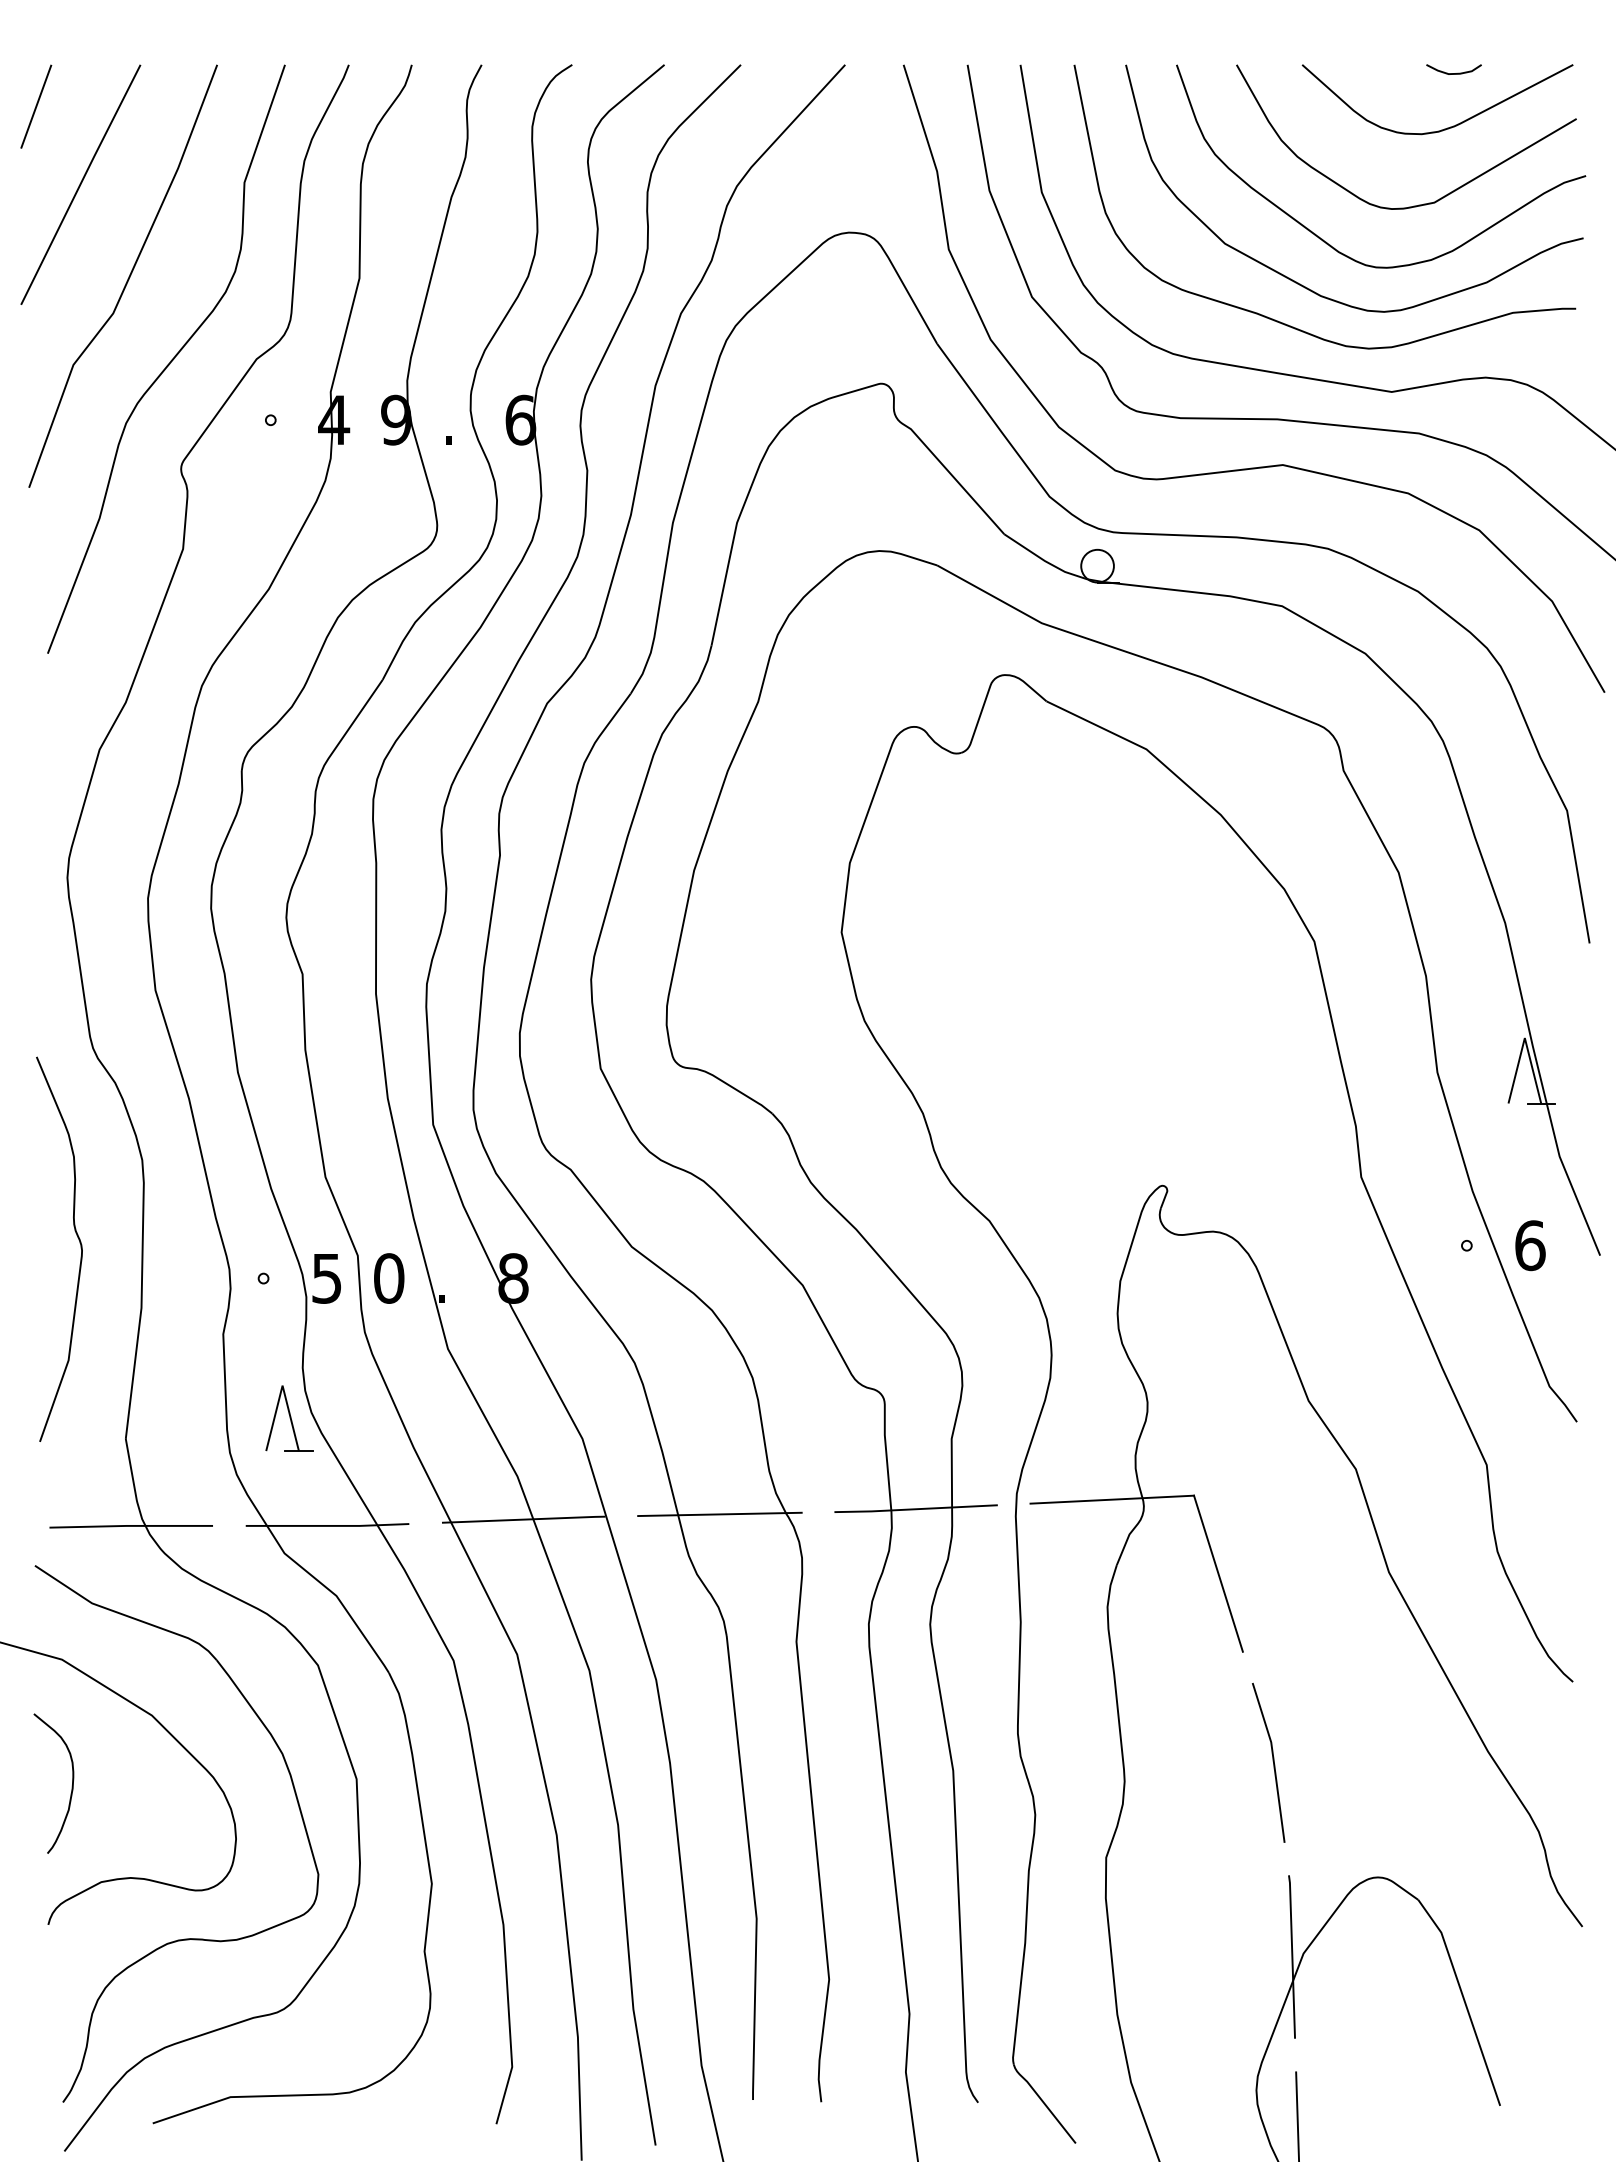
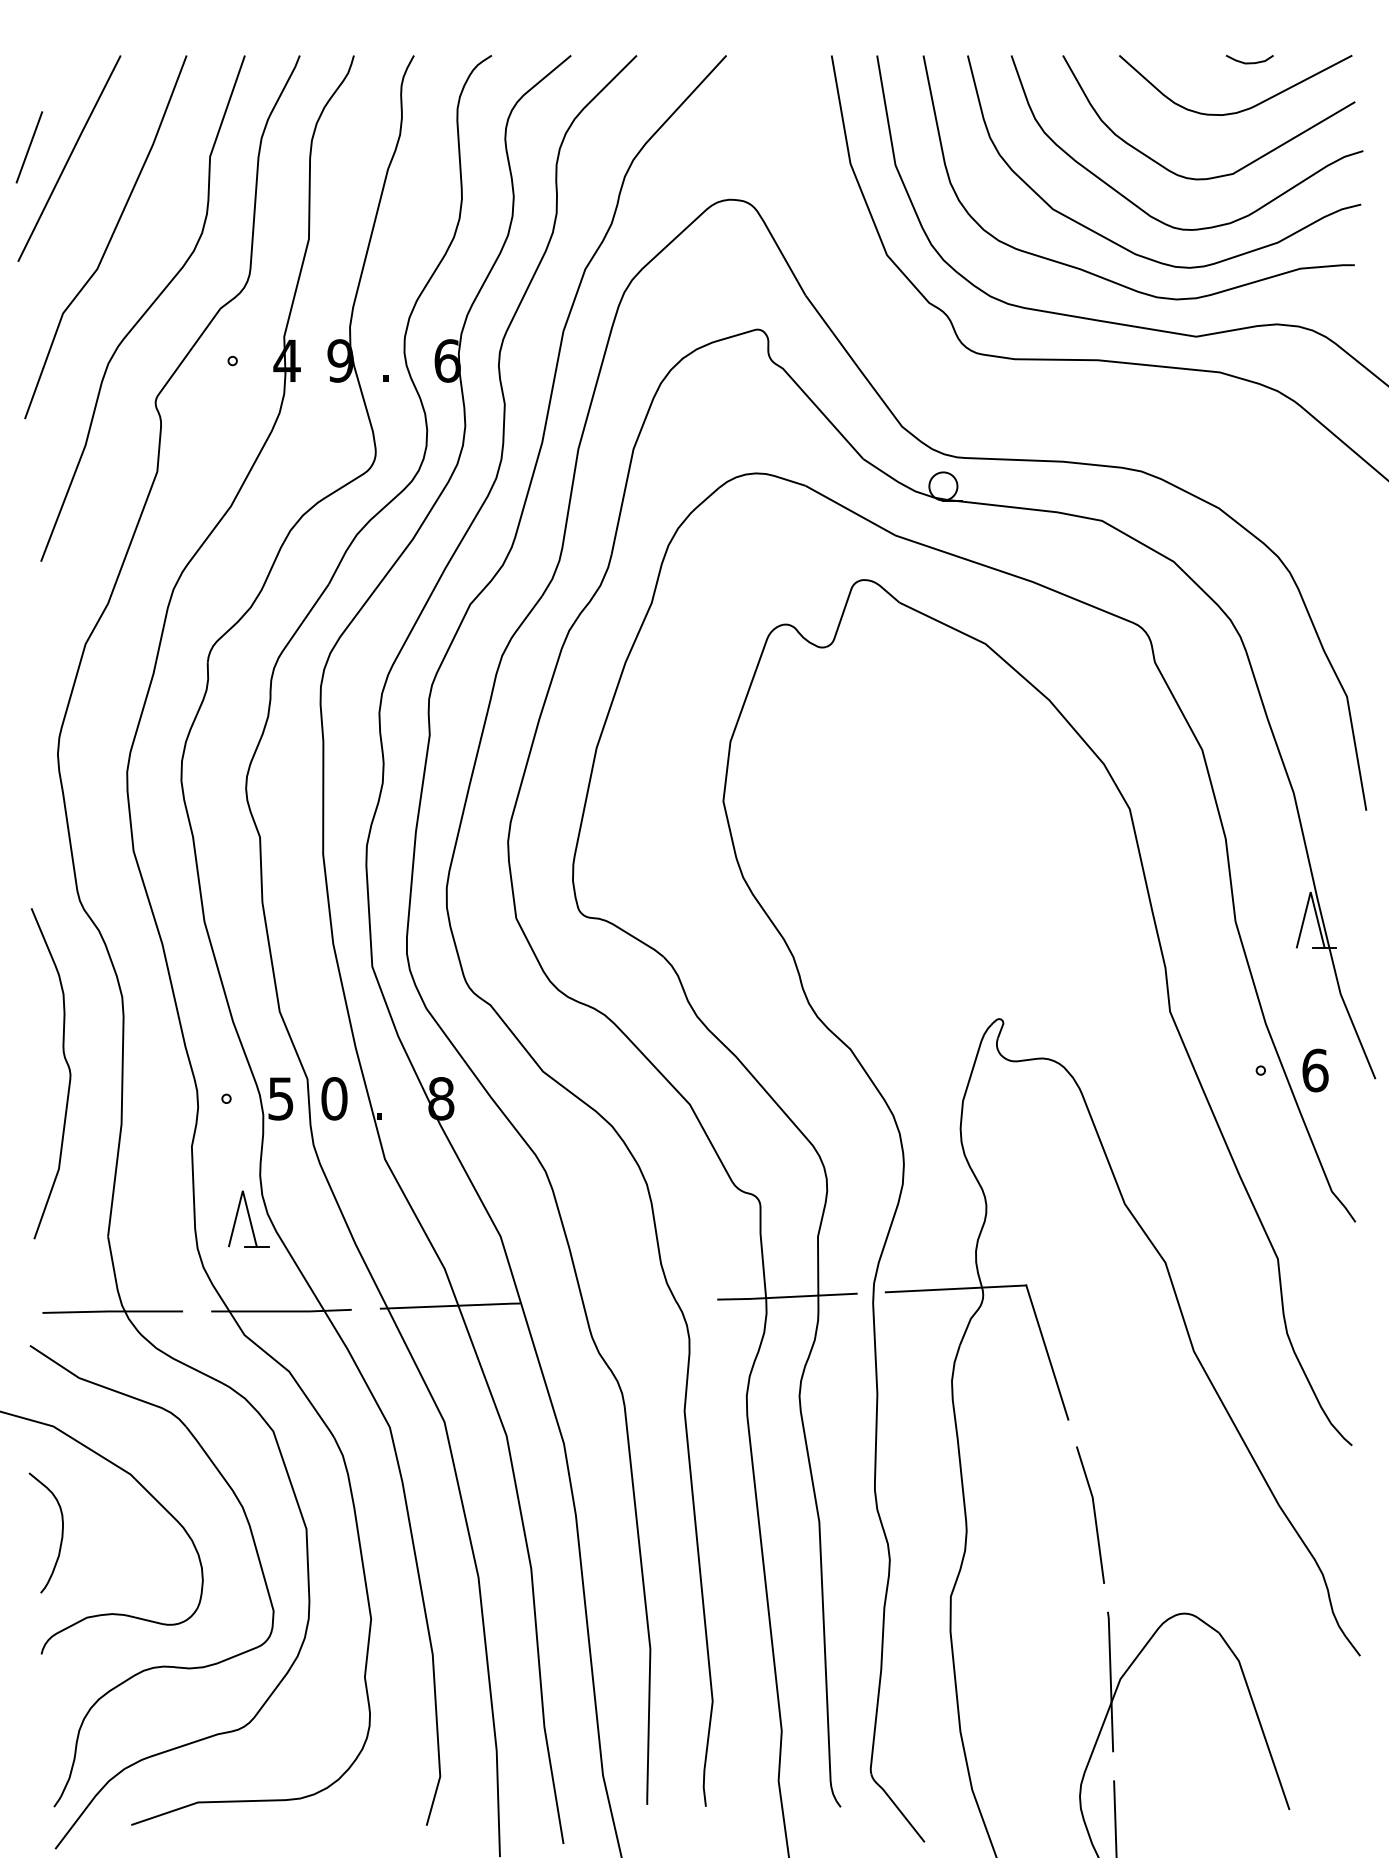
line: (36, 106) -> (29, 147), moved
curve: (1267, 465) -> (1089, 399), removed
line: (719, 1514) -> (618, 1301), removed

